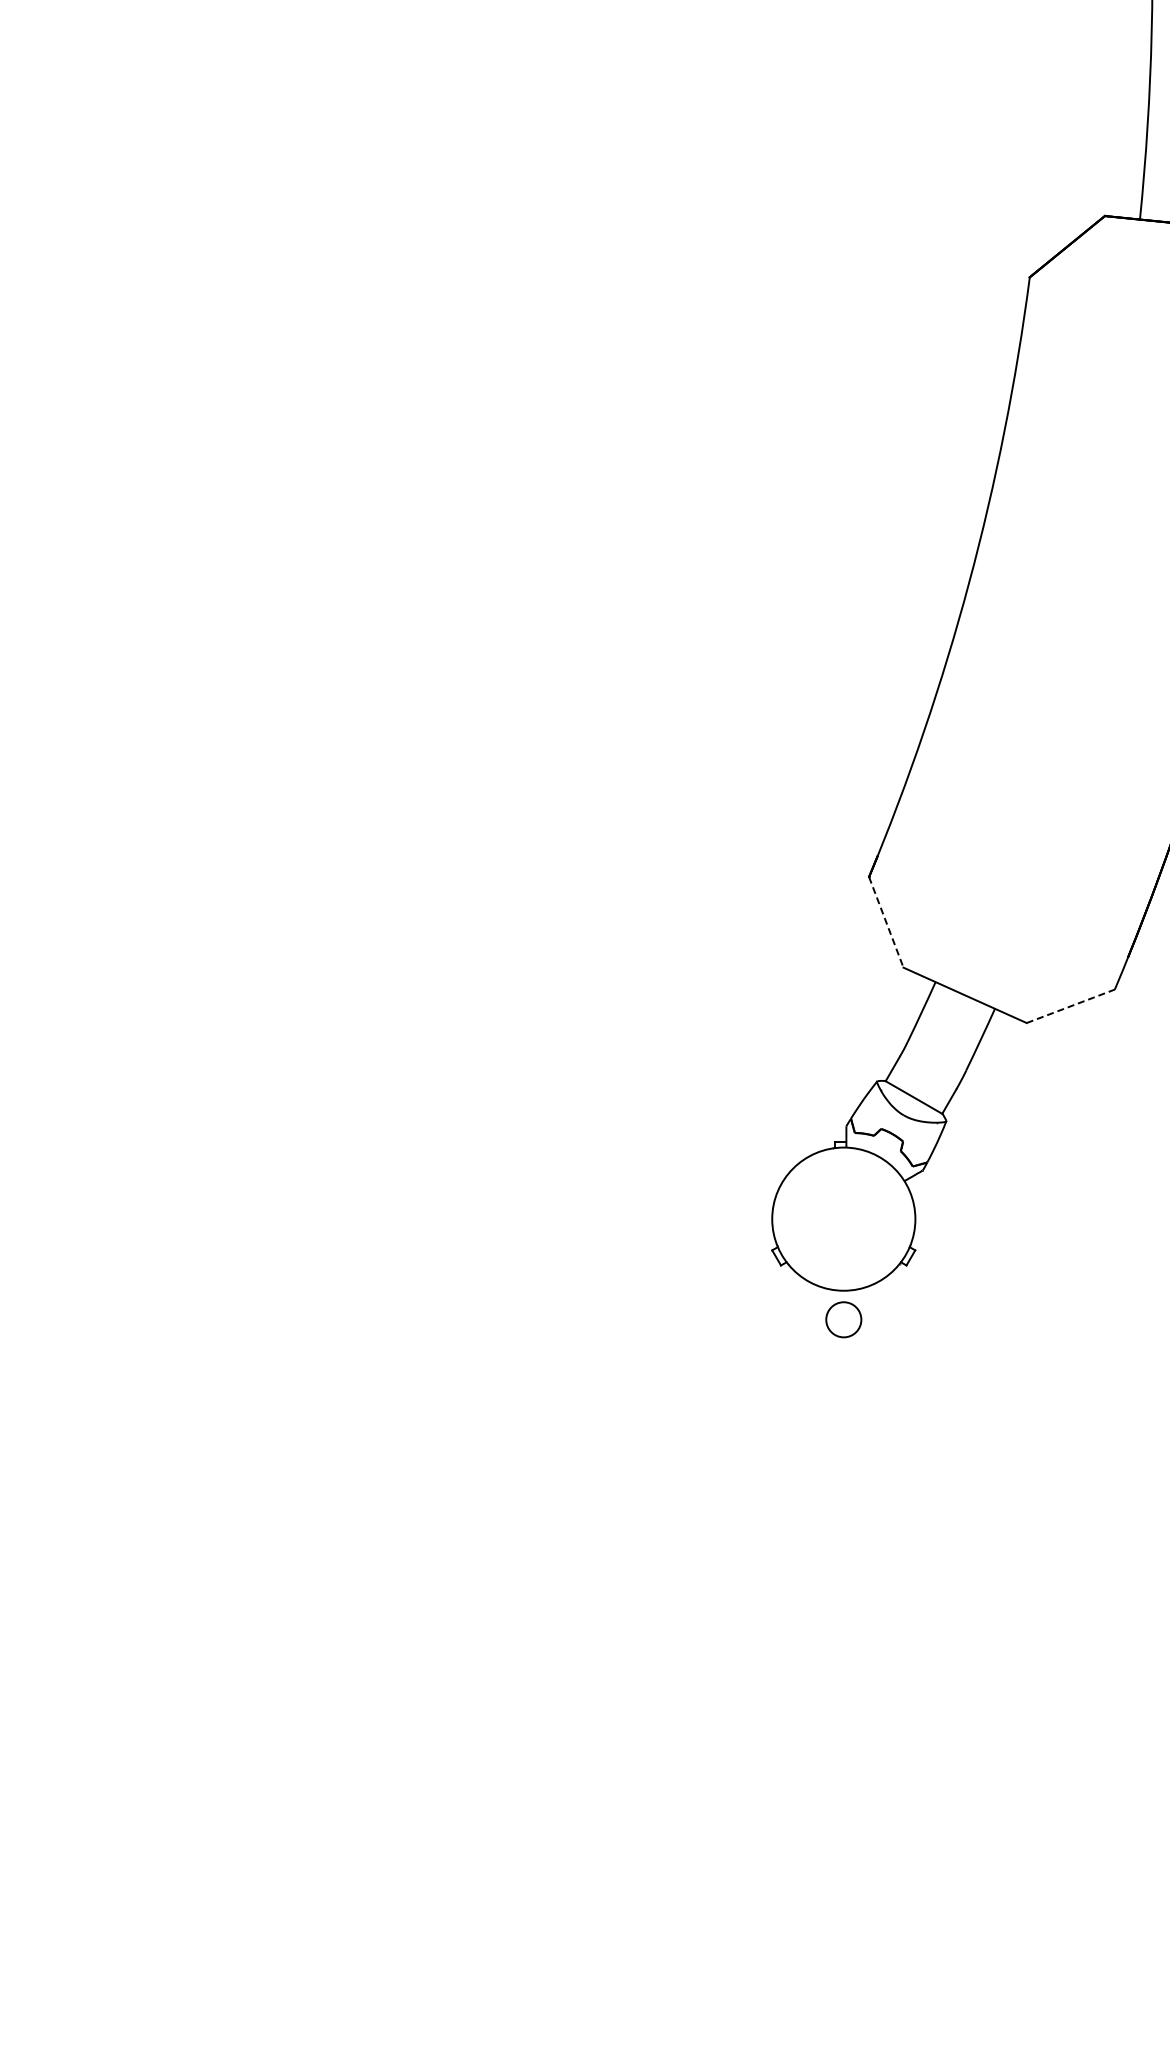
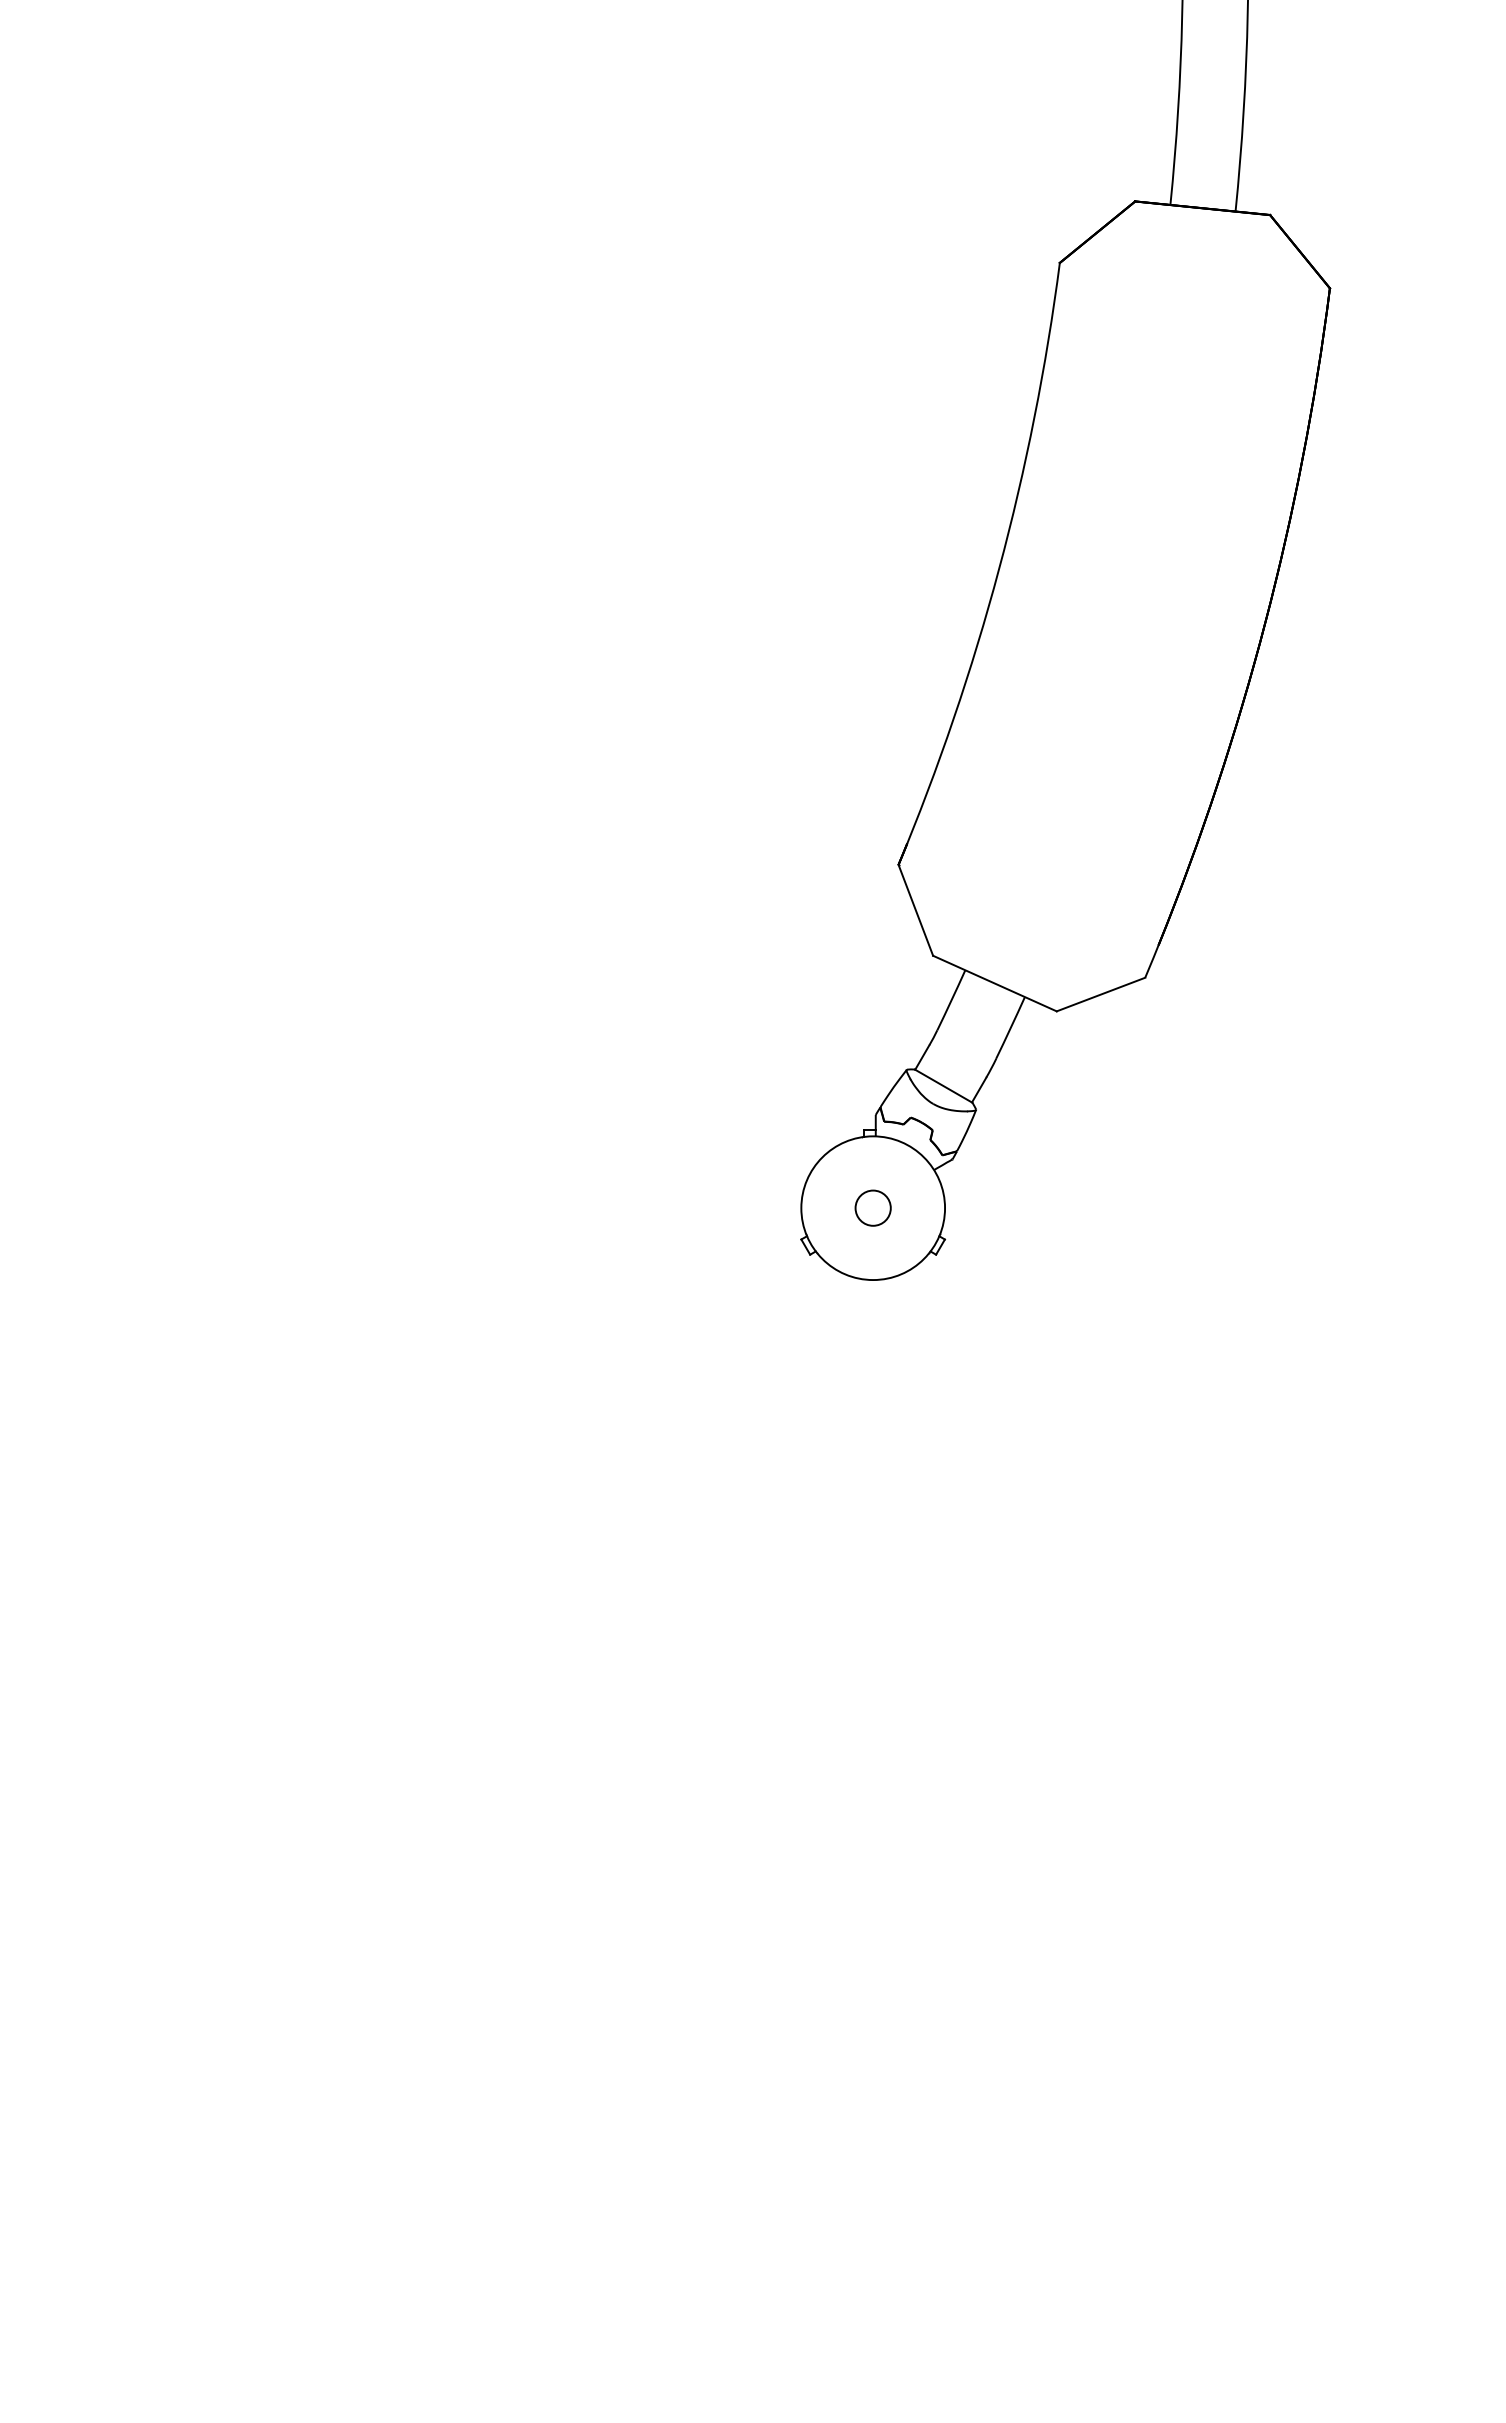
line: (885, 922) -> (915, 910), dashed -> solid
line: (1071, 1006) -> (1101, 994), dashed -> solid
circle: (843, 1319) -> (872, 1207), moved

